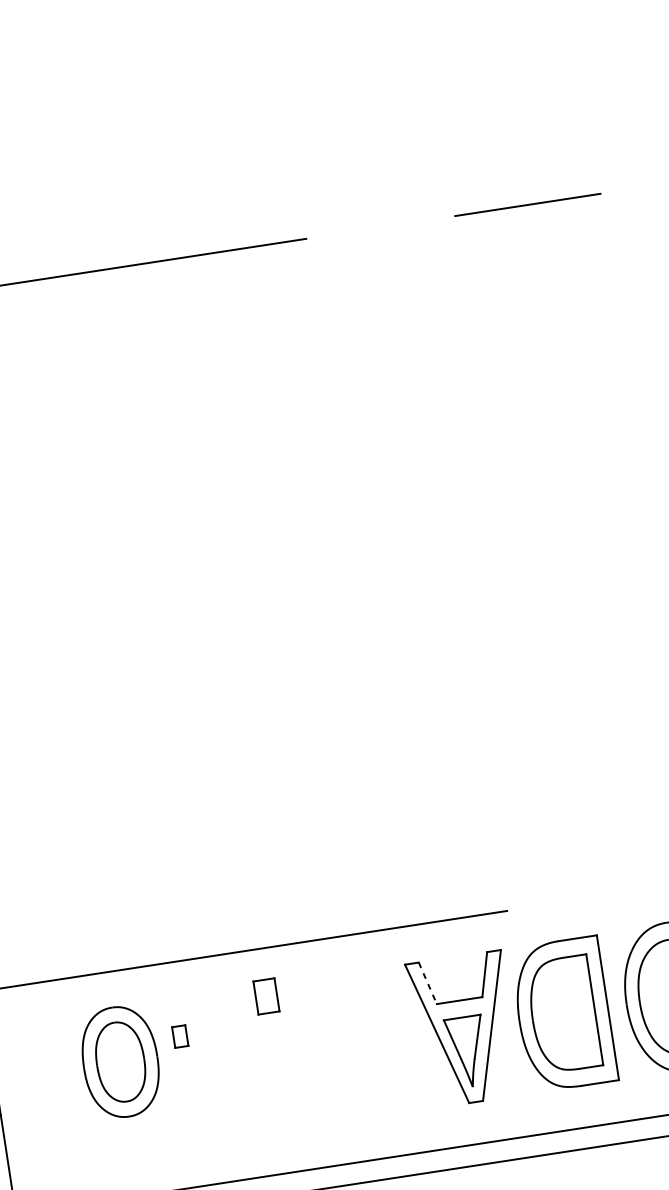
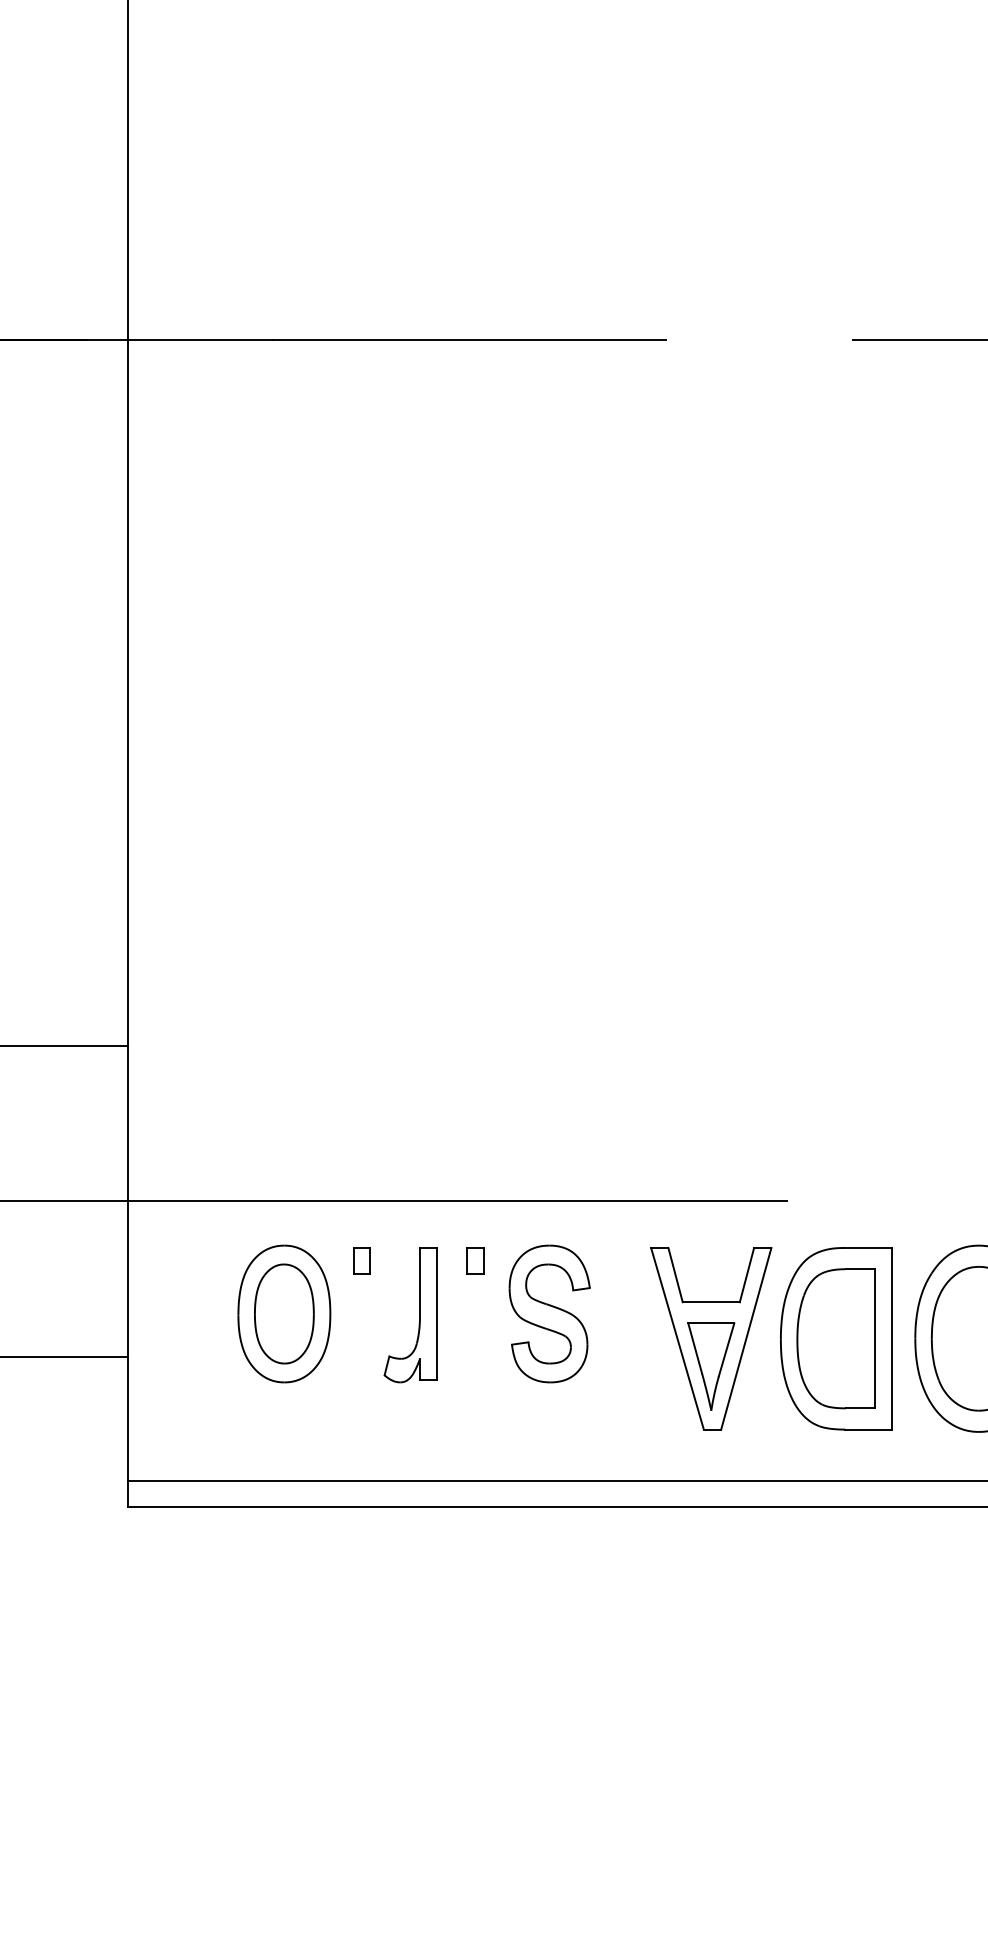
line: (427, 983) -> (675, 1275), dashed -> solid
part: (266, 996) -> (475, 1260), size x0.62
part: (331, 1029) -> (549, 1313), added
part: (179, 1036) -> (361, 1260), moved
part: (228, 1046) -> (419, 1315), added

